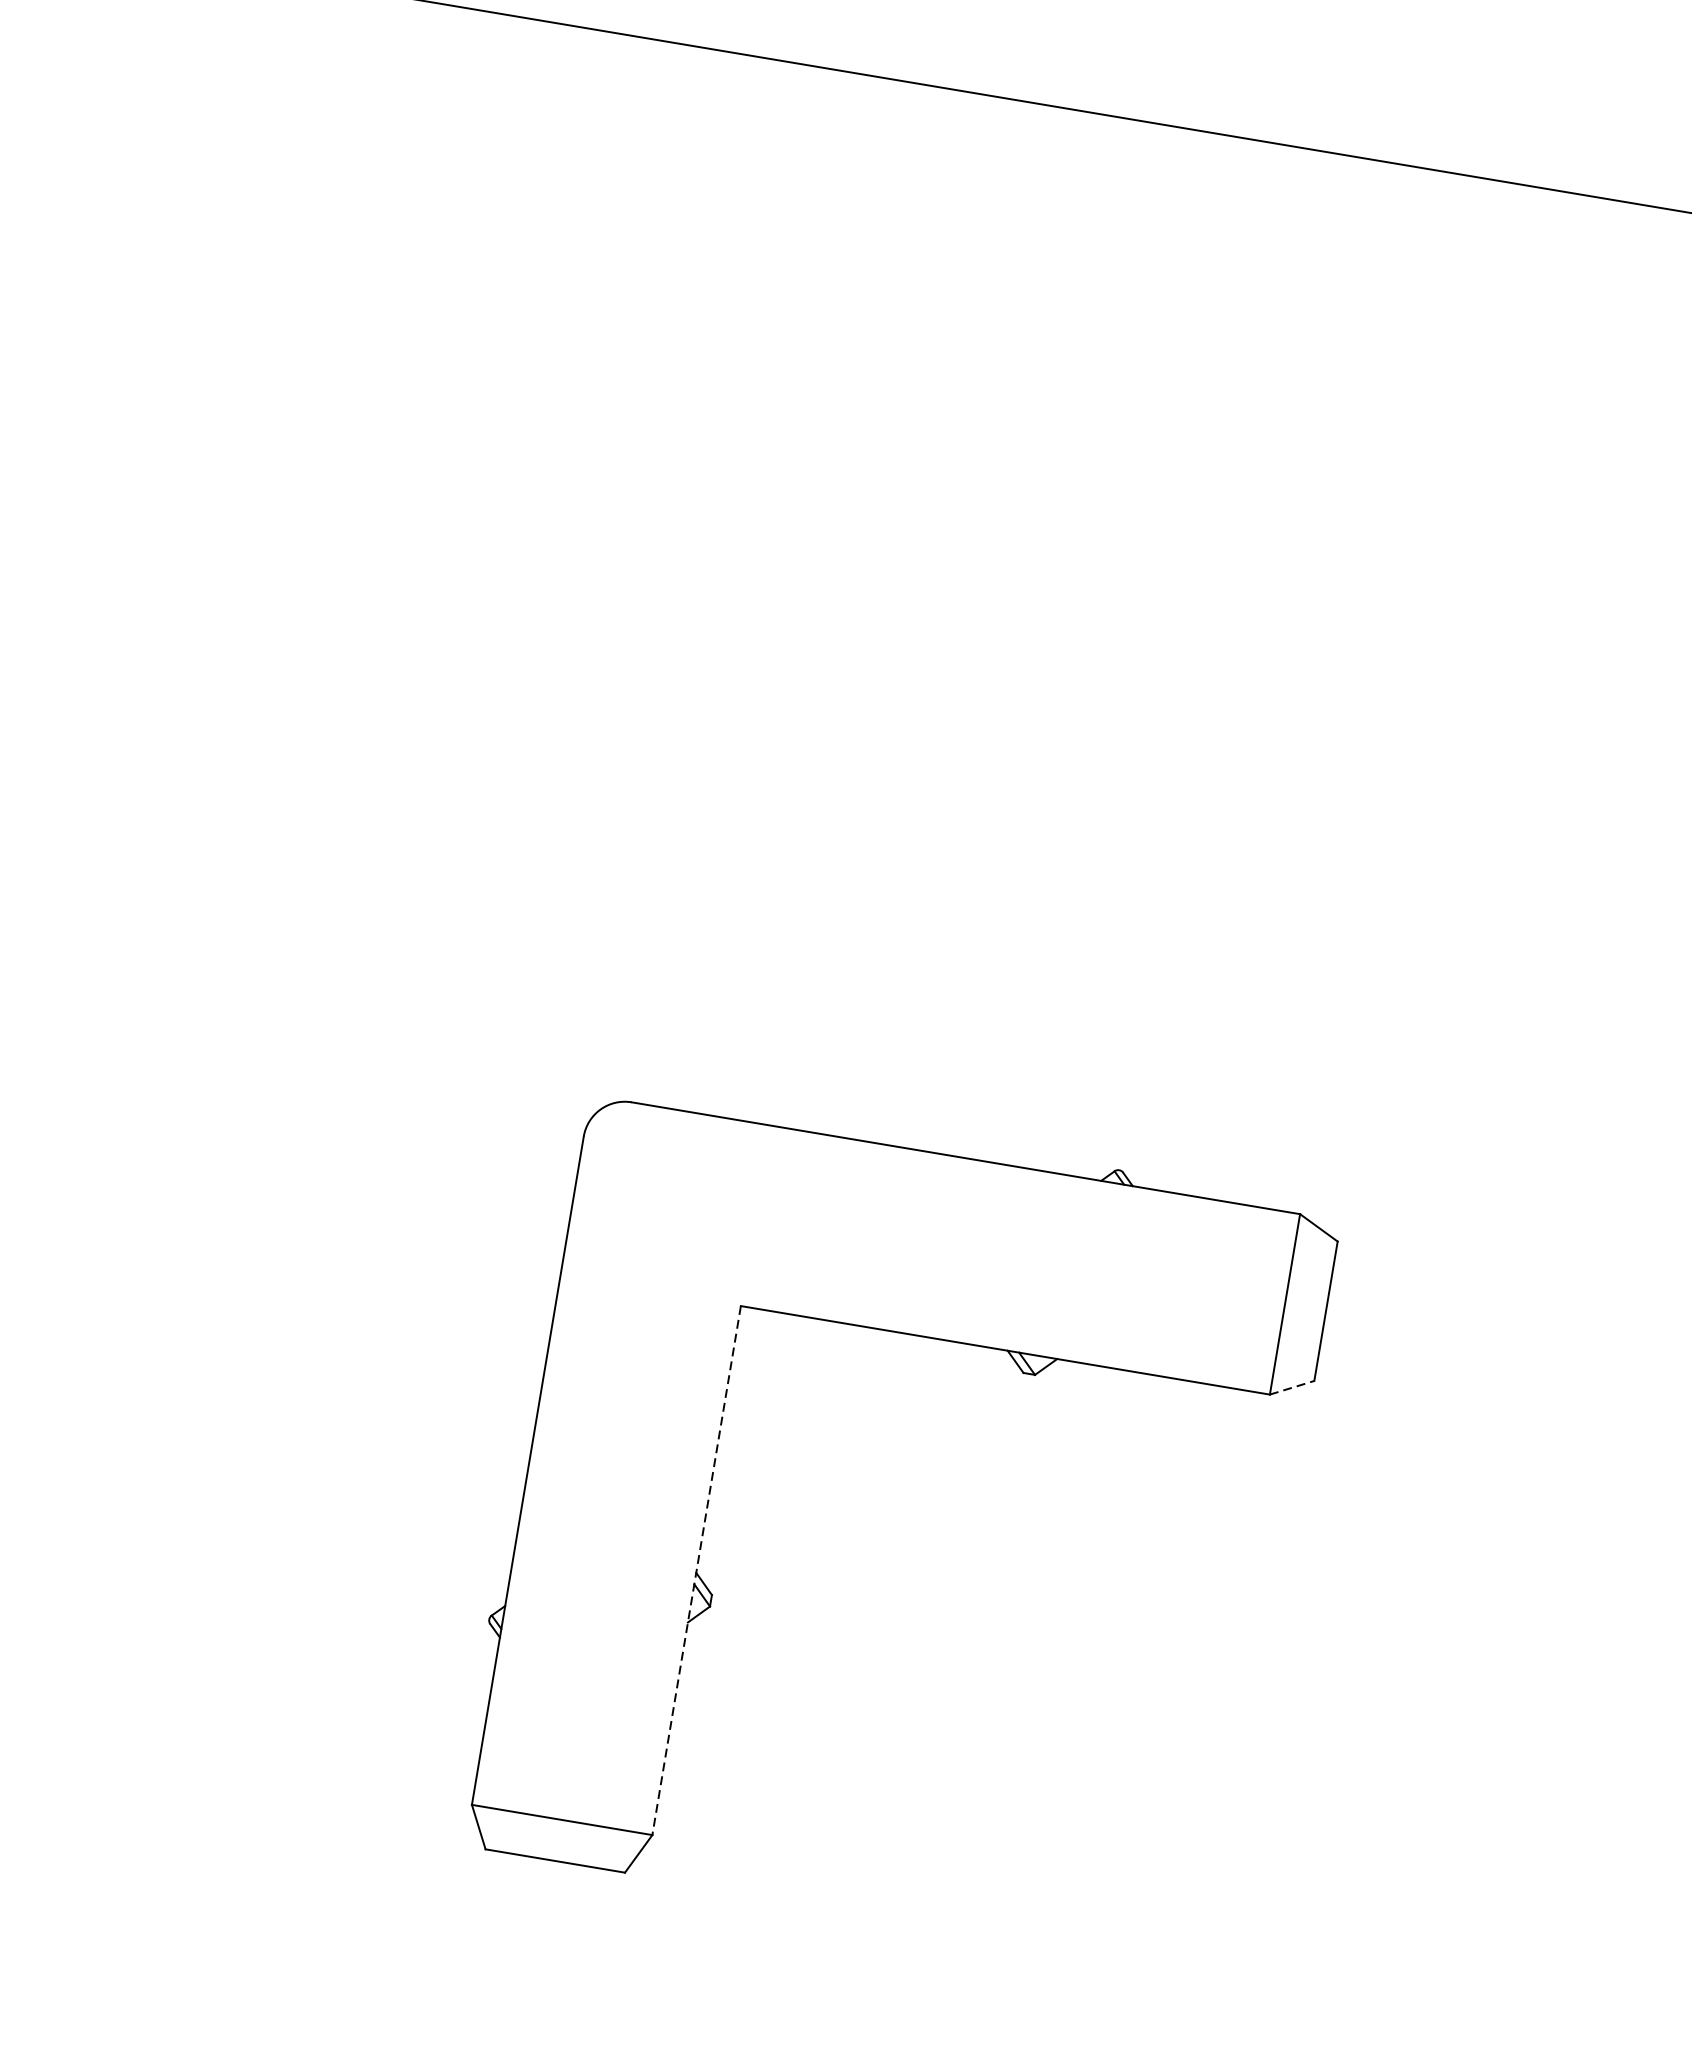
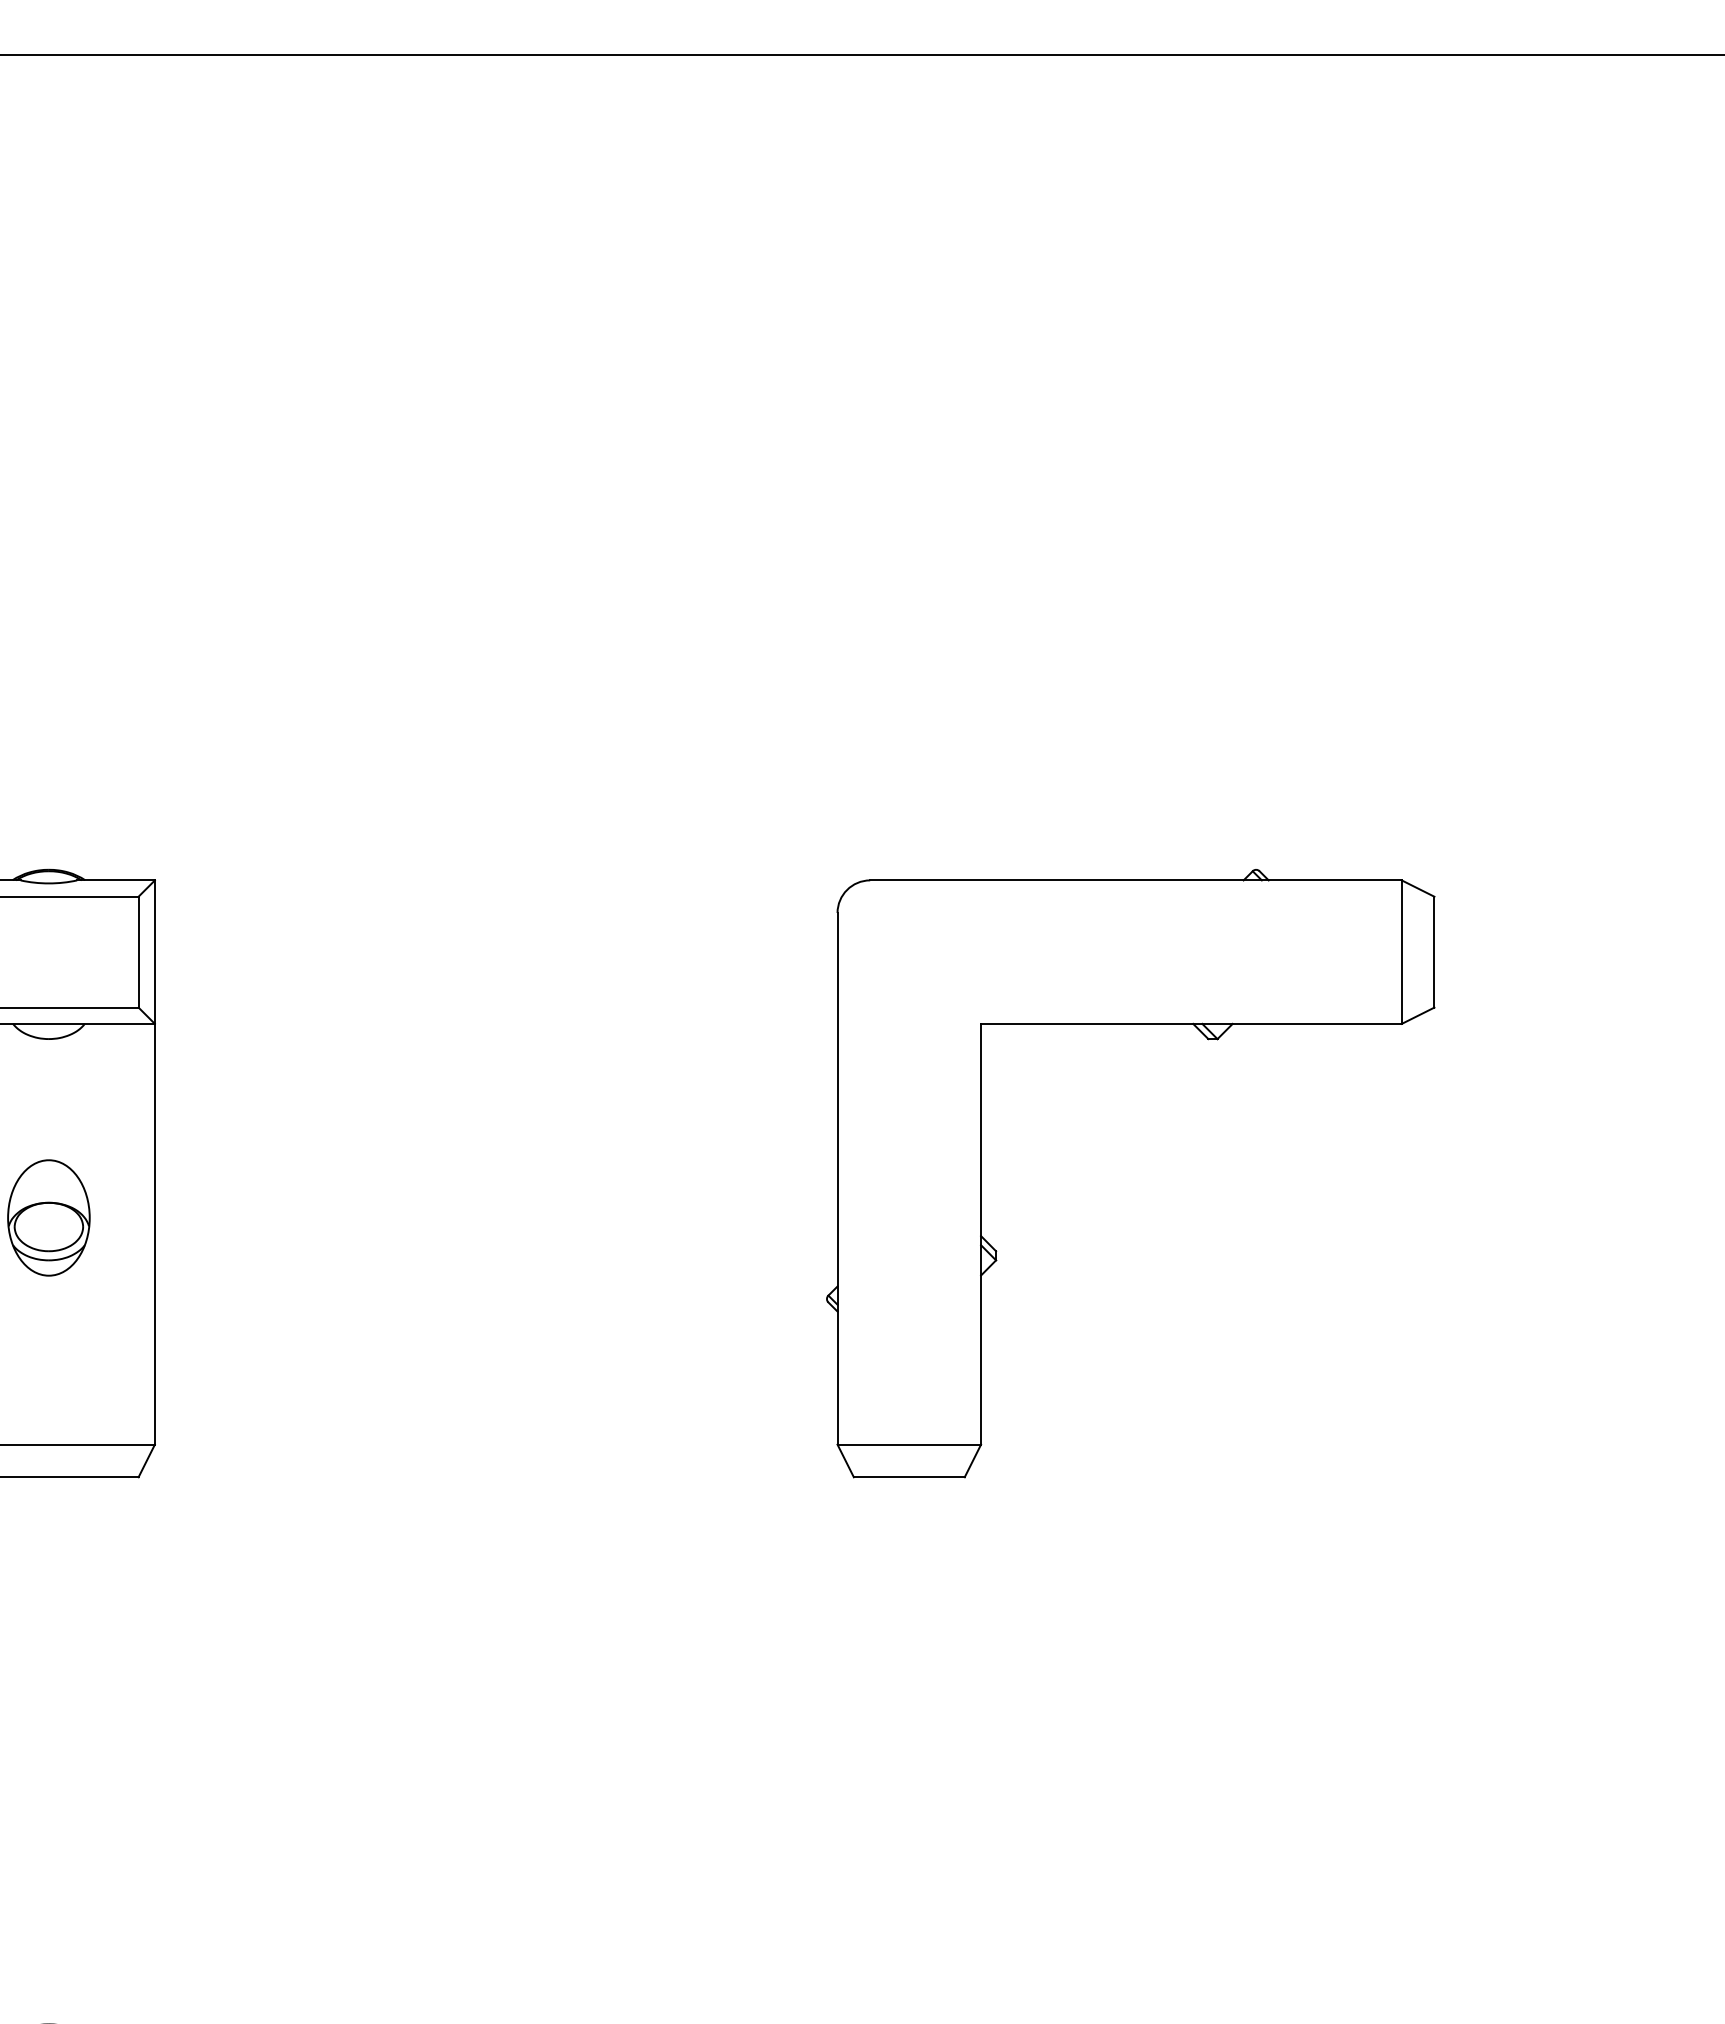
line: (1292, 1387) -> (1418, 1015), dashed -> solid
line: (697, 1570) -> (981, 1234), dashed -> solid

